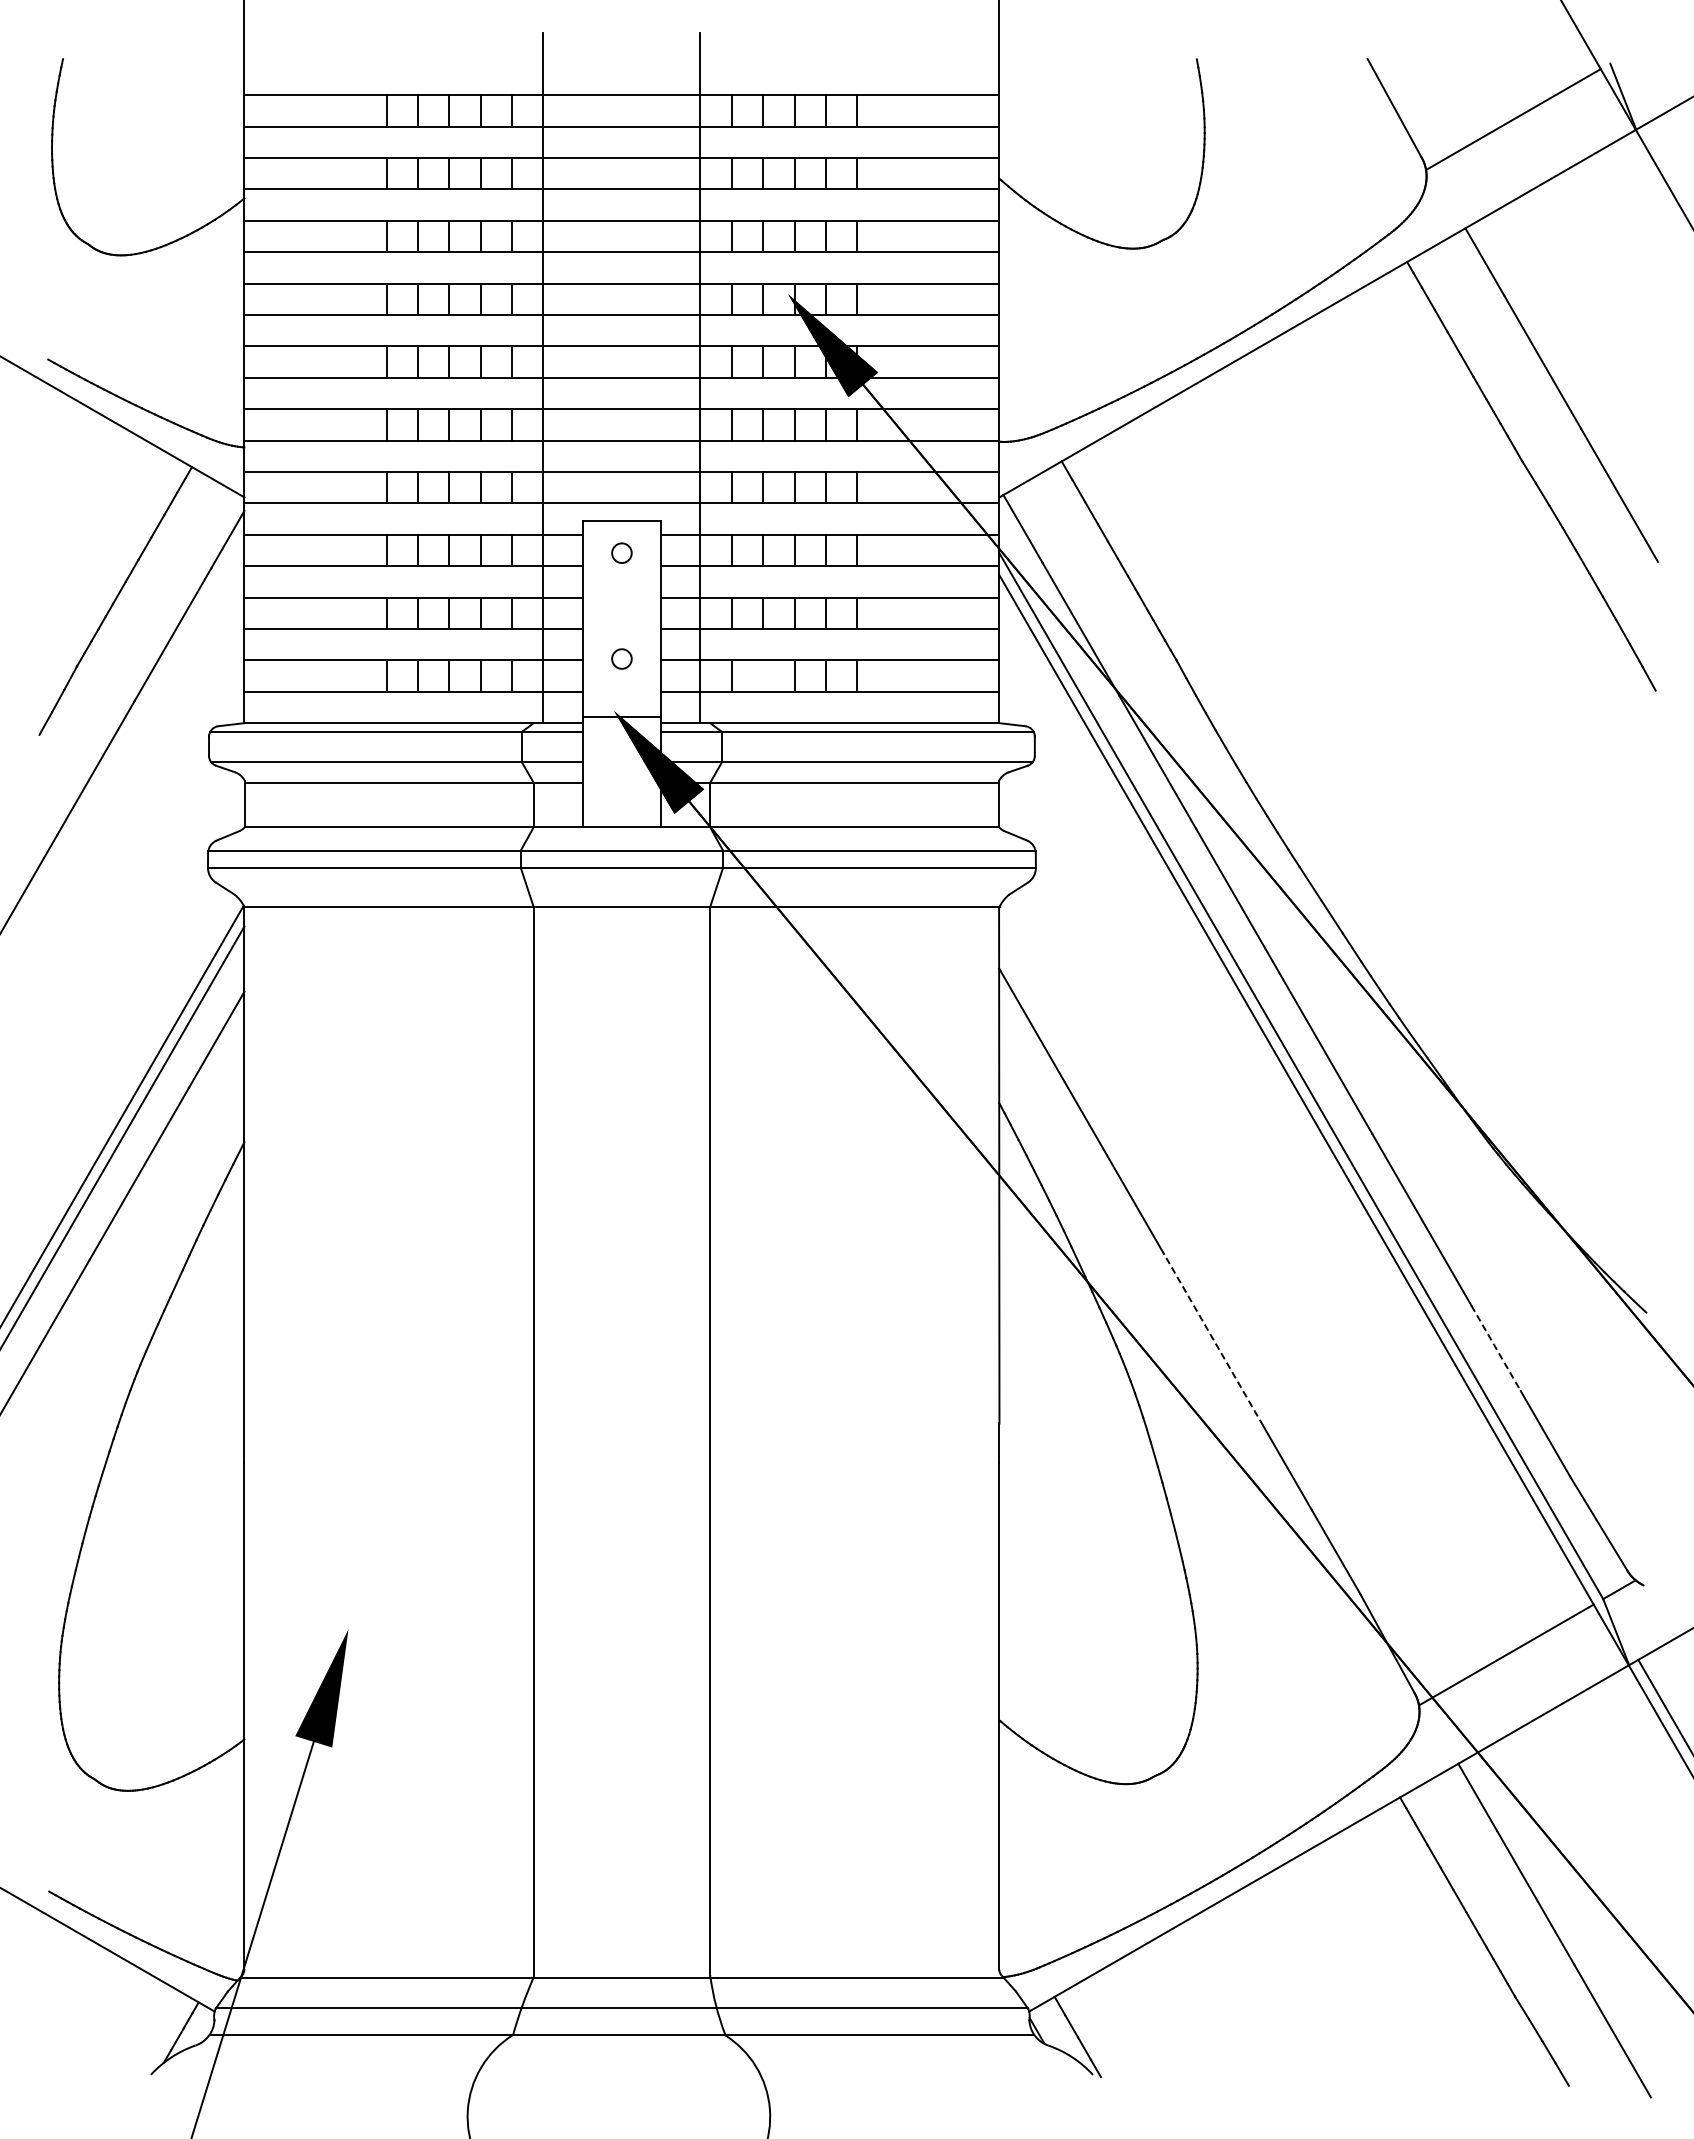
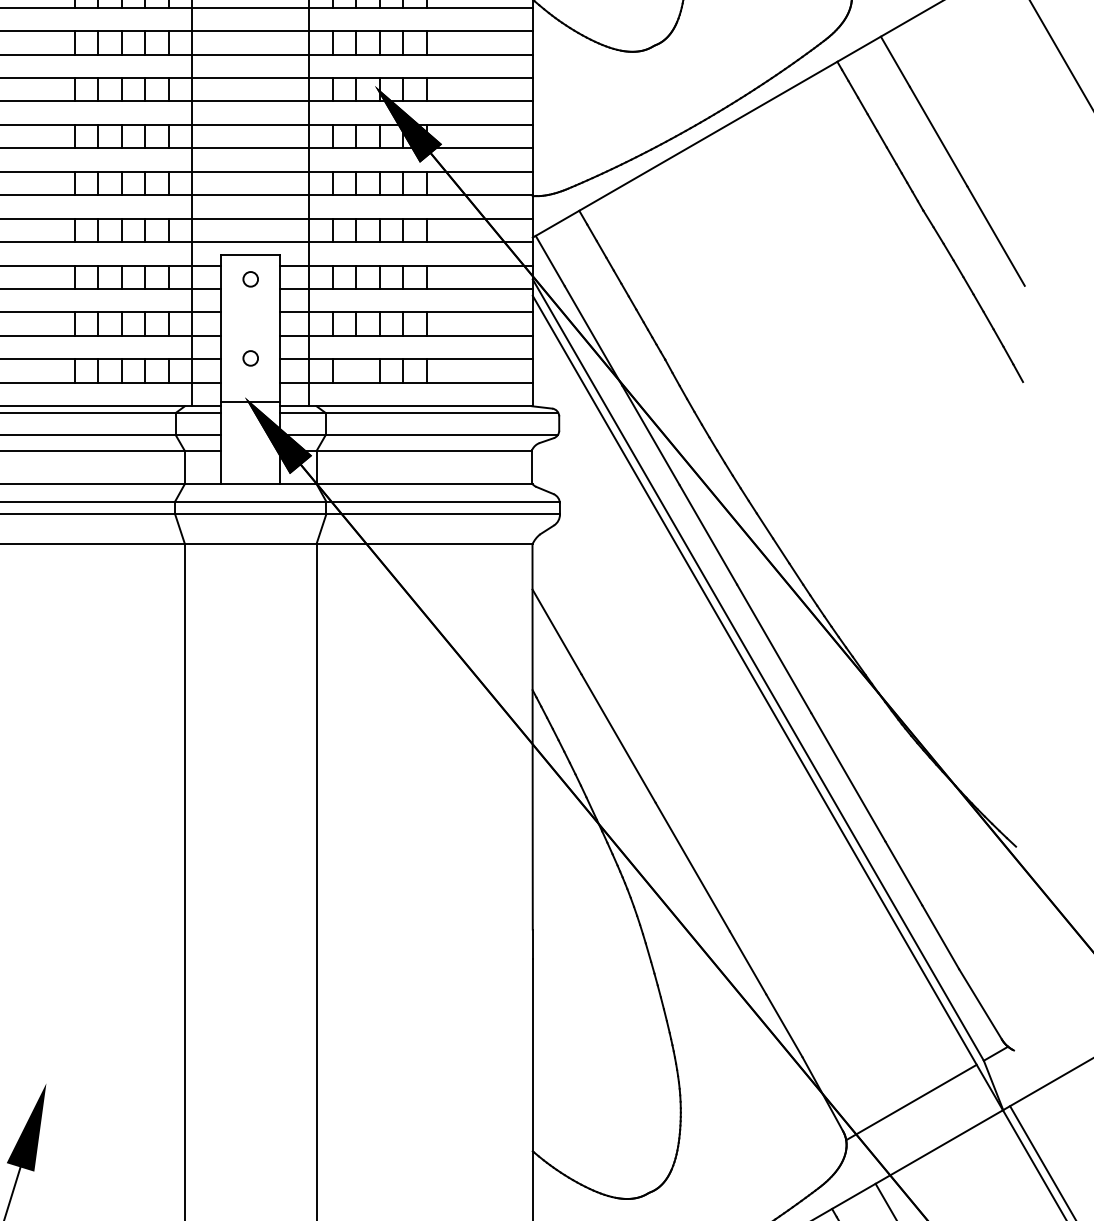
line: (1213, 1339) -> (692, 866), dashed -> solid
line: (1496, 1348) -> (904, 873), dashed -> solid

